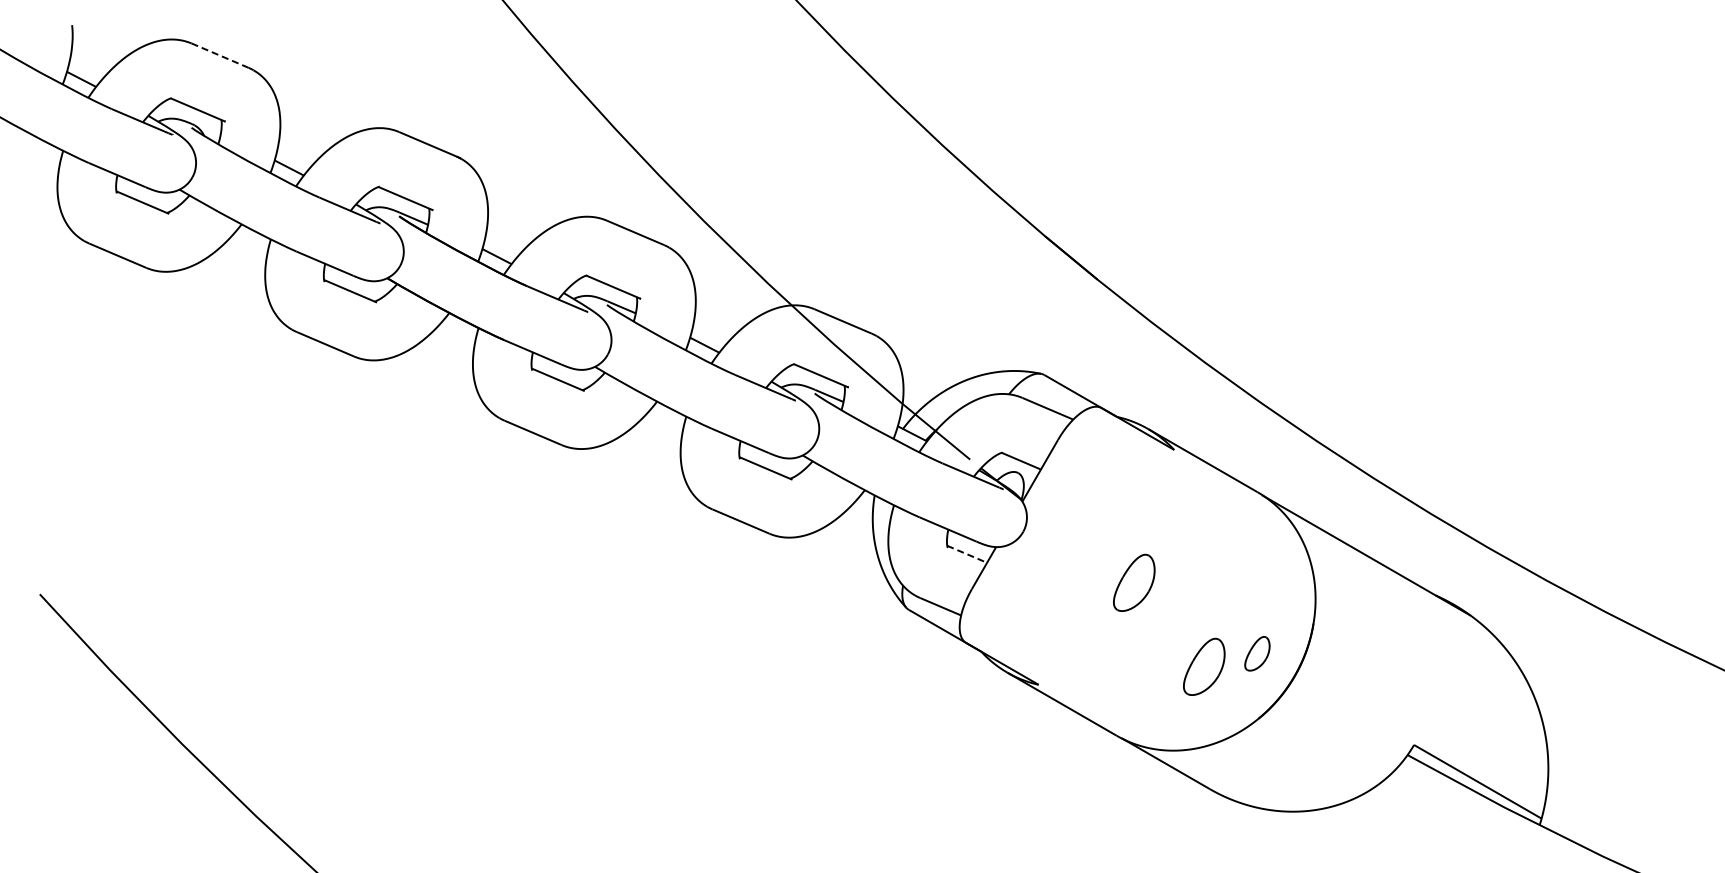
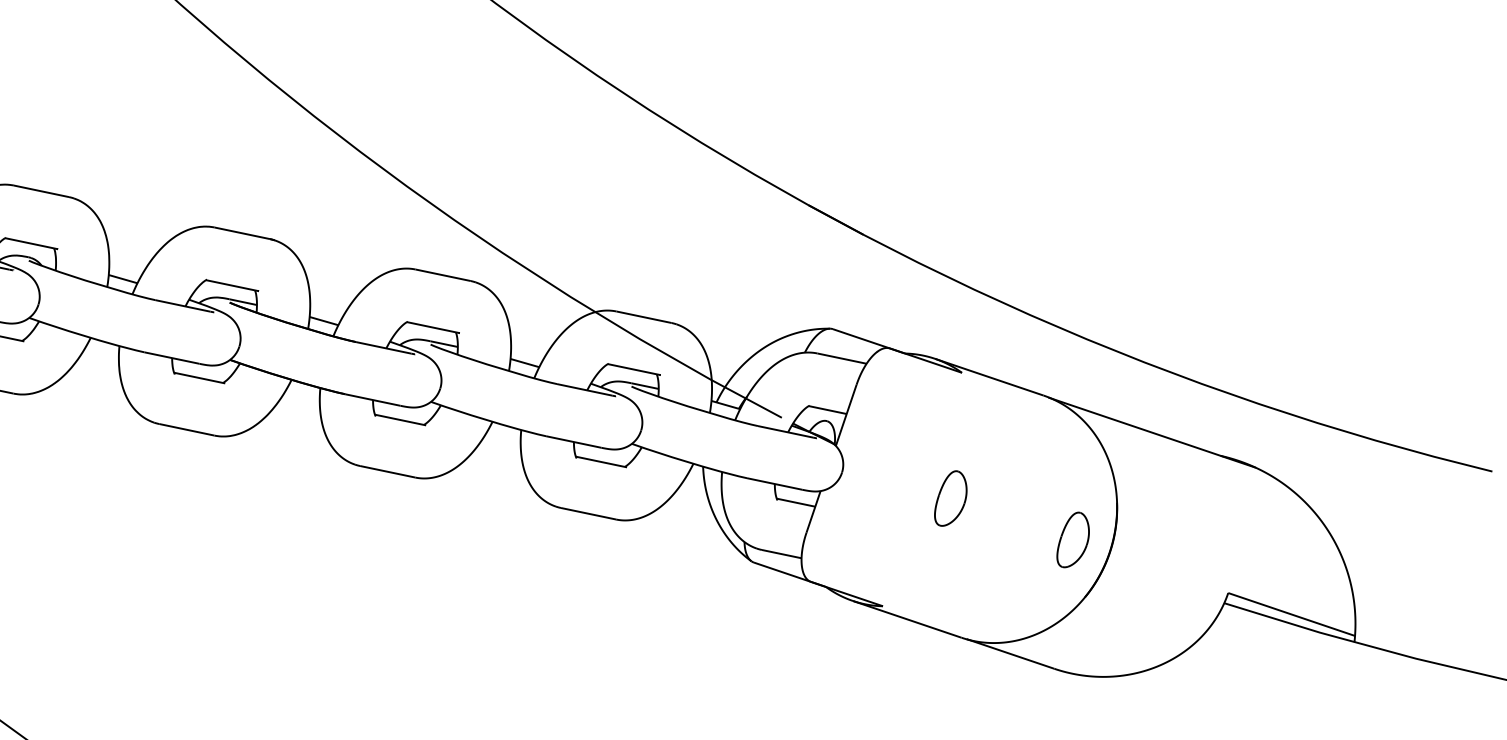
line: (220, 55) -> (41, 191), dashed -> solid
line: (967, 554) -> (796, 502), dashed -> solid
part: (1257, 653) -> (1072, 539), size x1.67
part: (1204, 666) -> (1027, 560), removed

